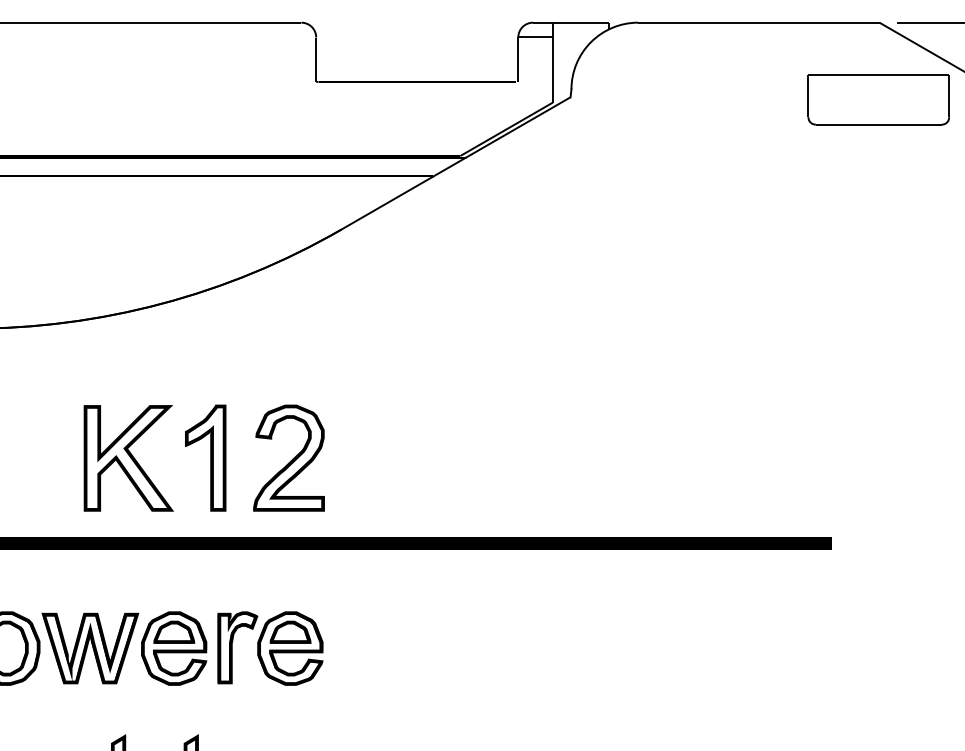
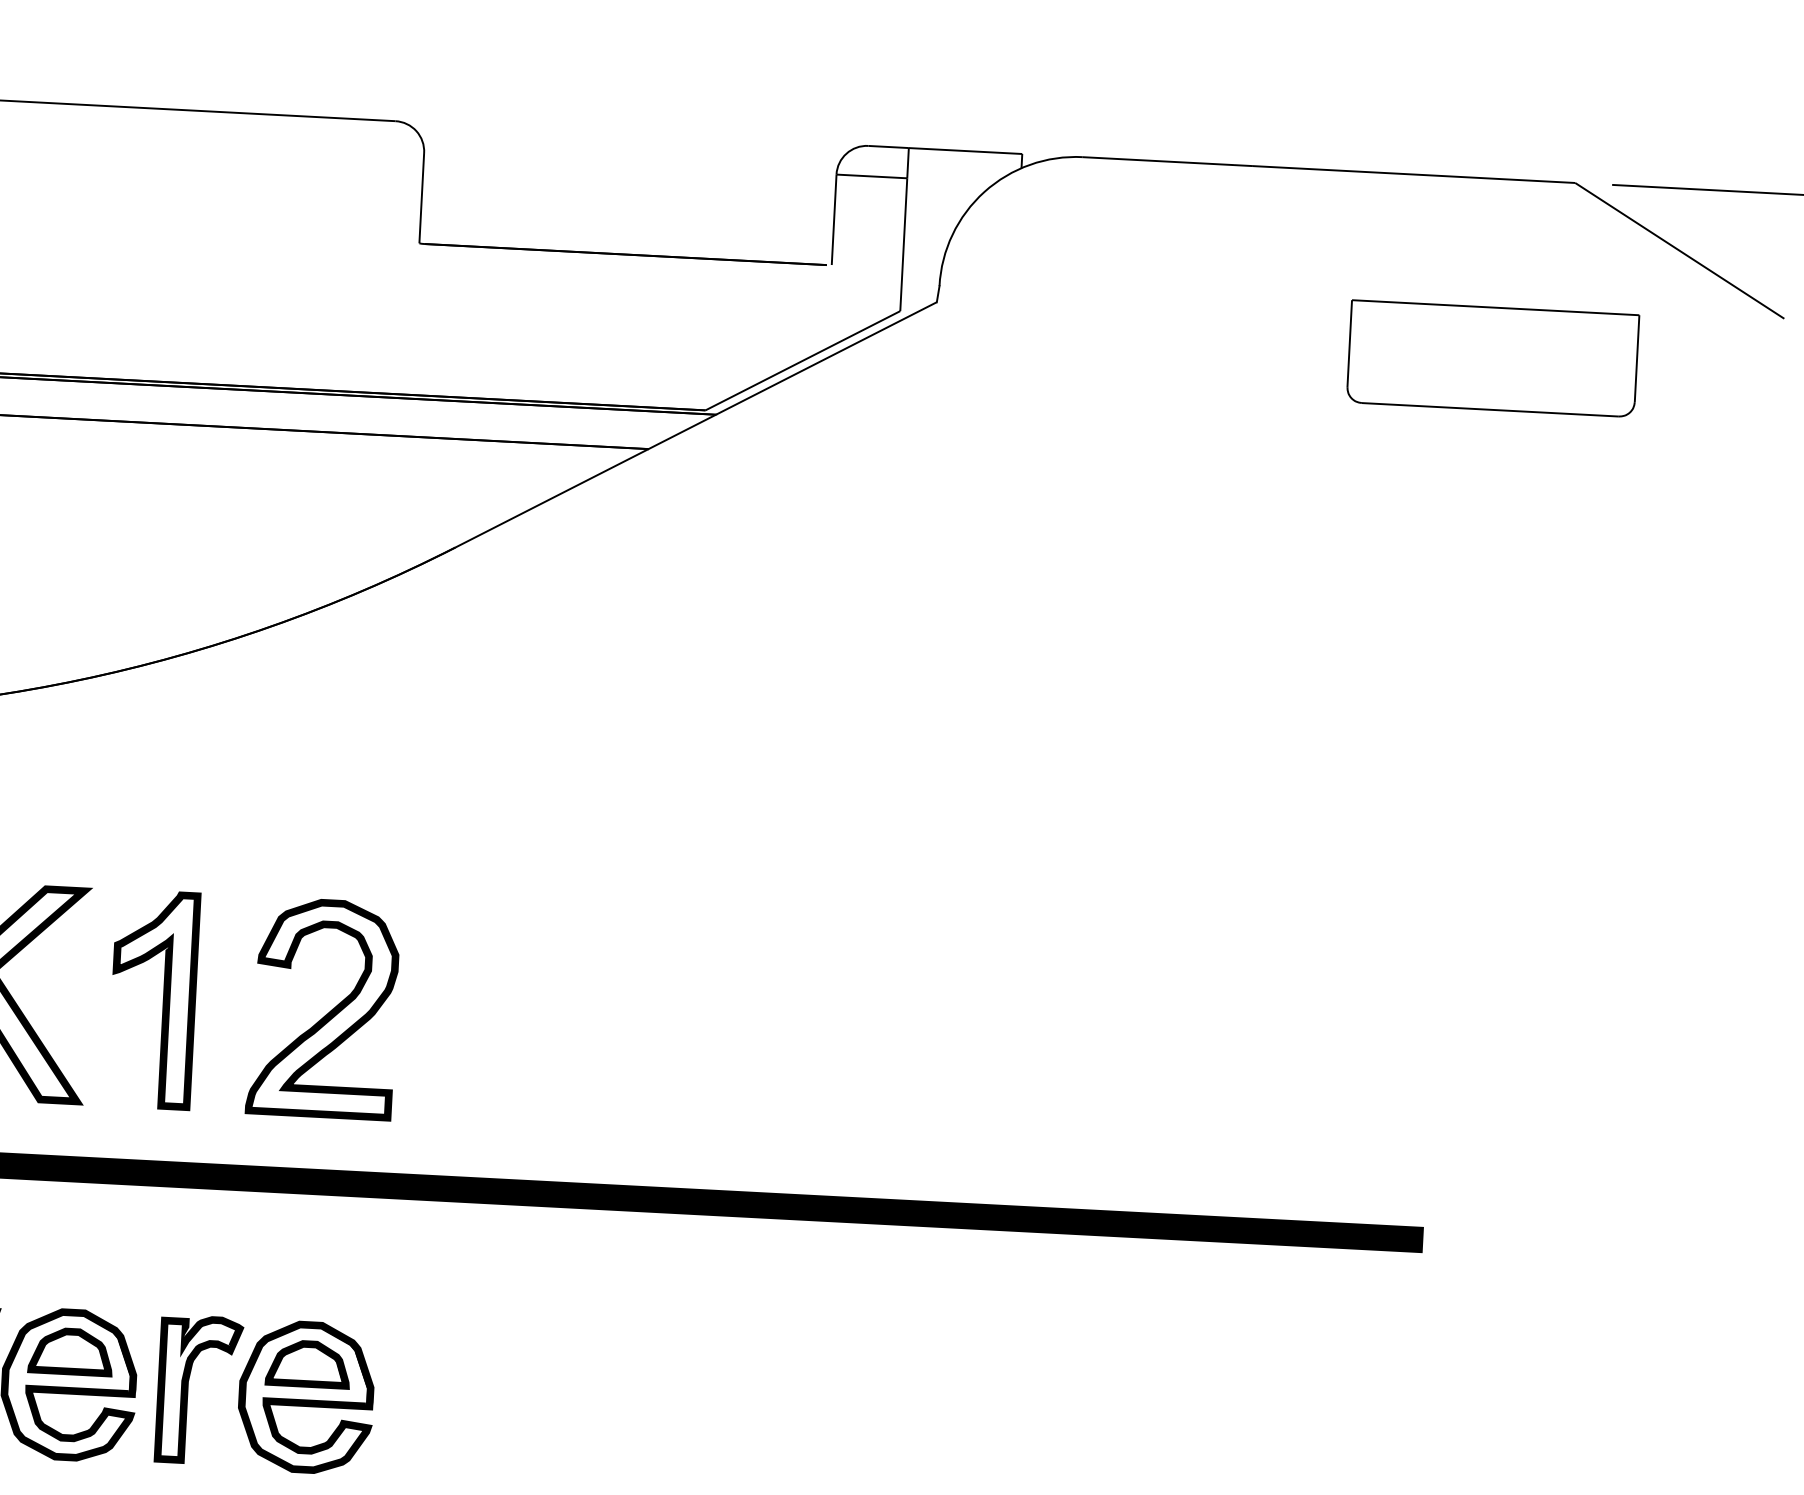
part: (878, 99) -> (1492, 358), moved

